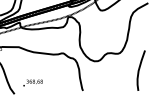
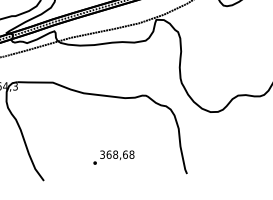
text: (32, 82) -> (112, 156), moved

